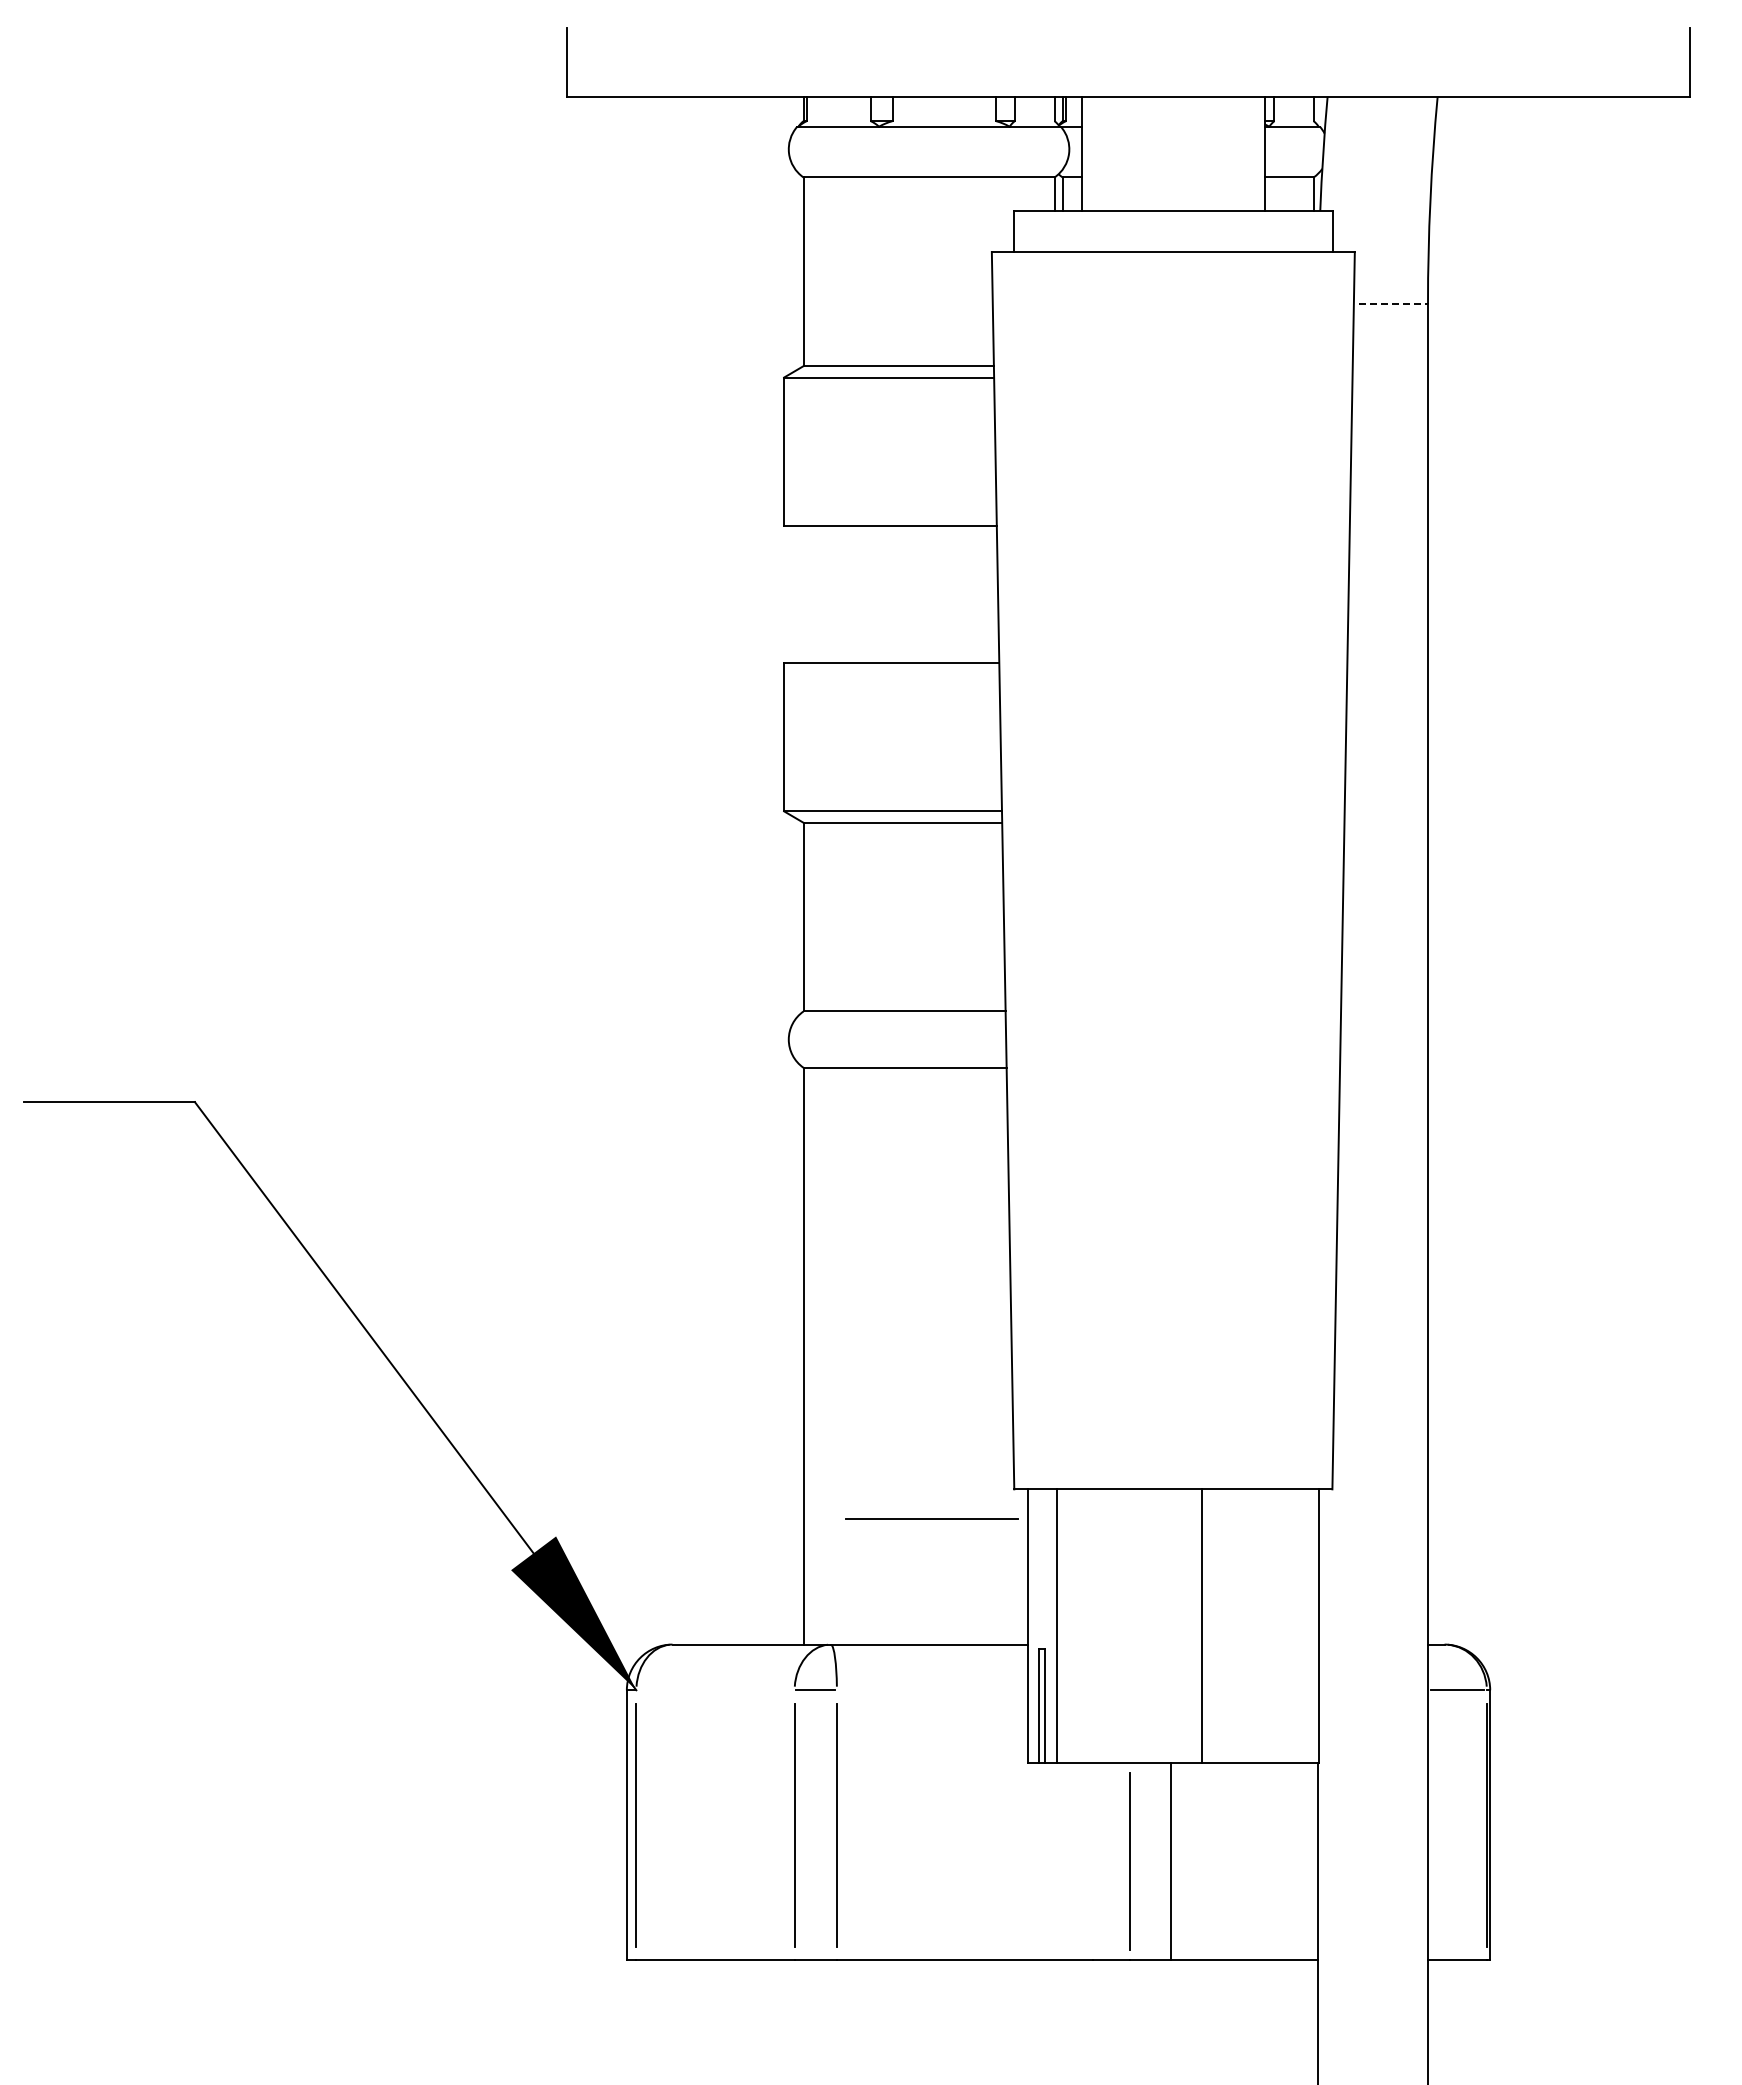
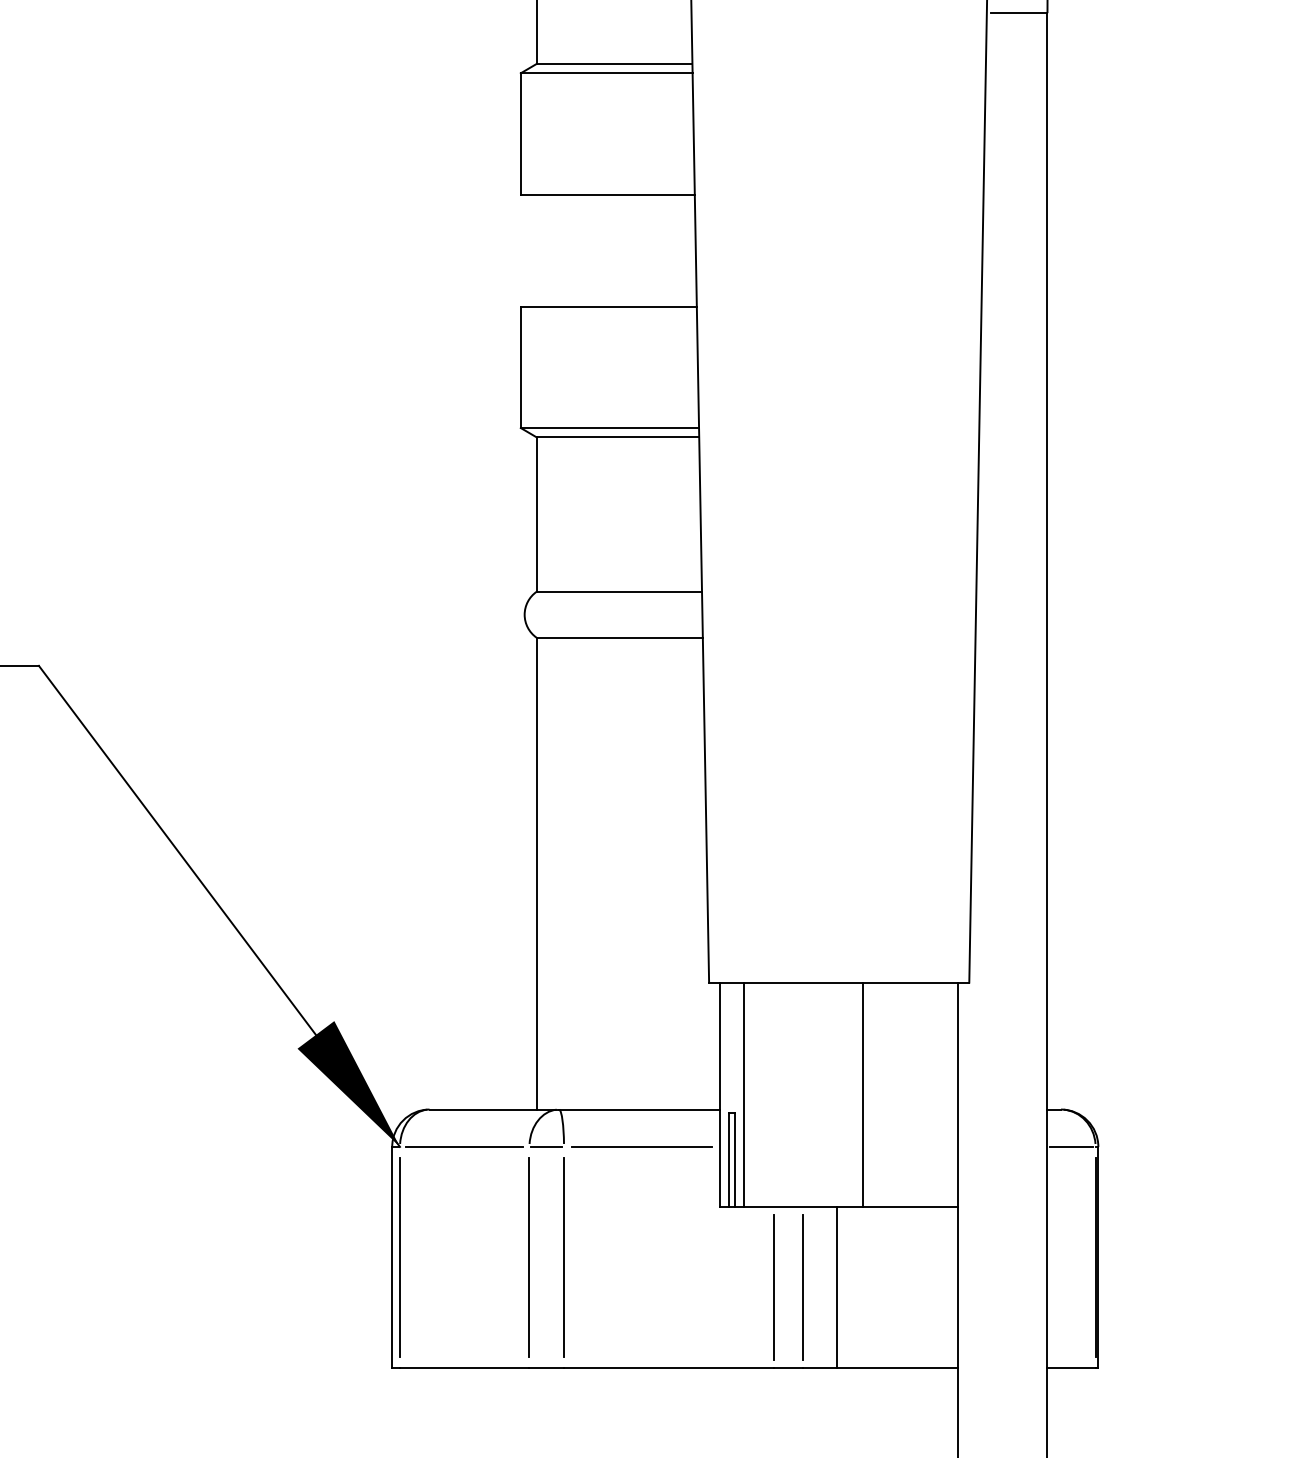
line: (1393, 304) -> (1019, 13), dashed -> solid
line: (931, 1518) -> (641, 1146), moved
line: (715, 1690) -> (464, 1147), added
line: (1093, 1861) -> (773, 1286), added

